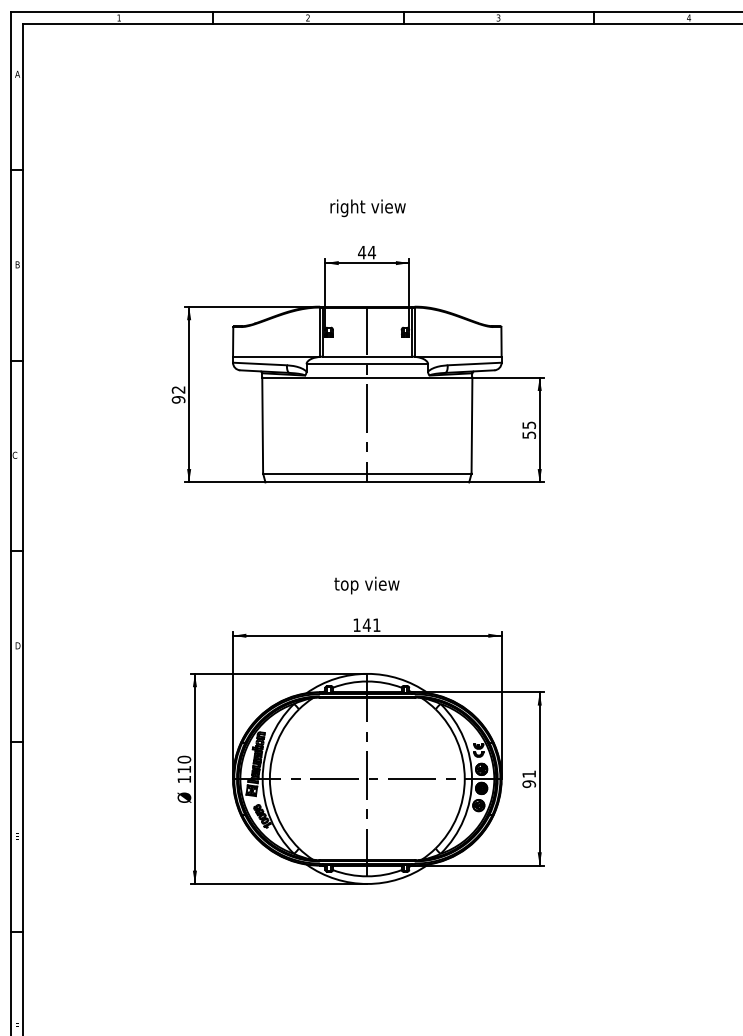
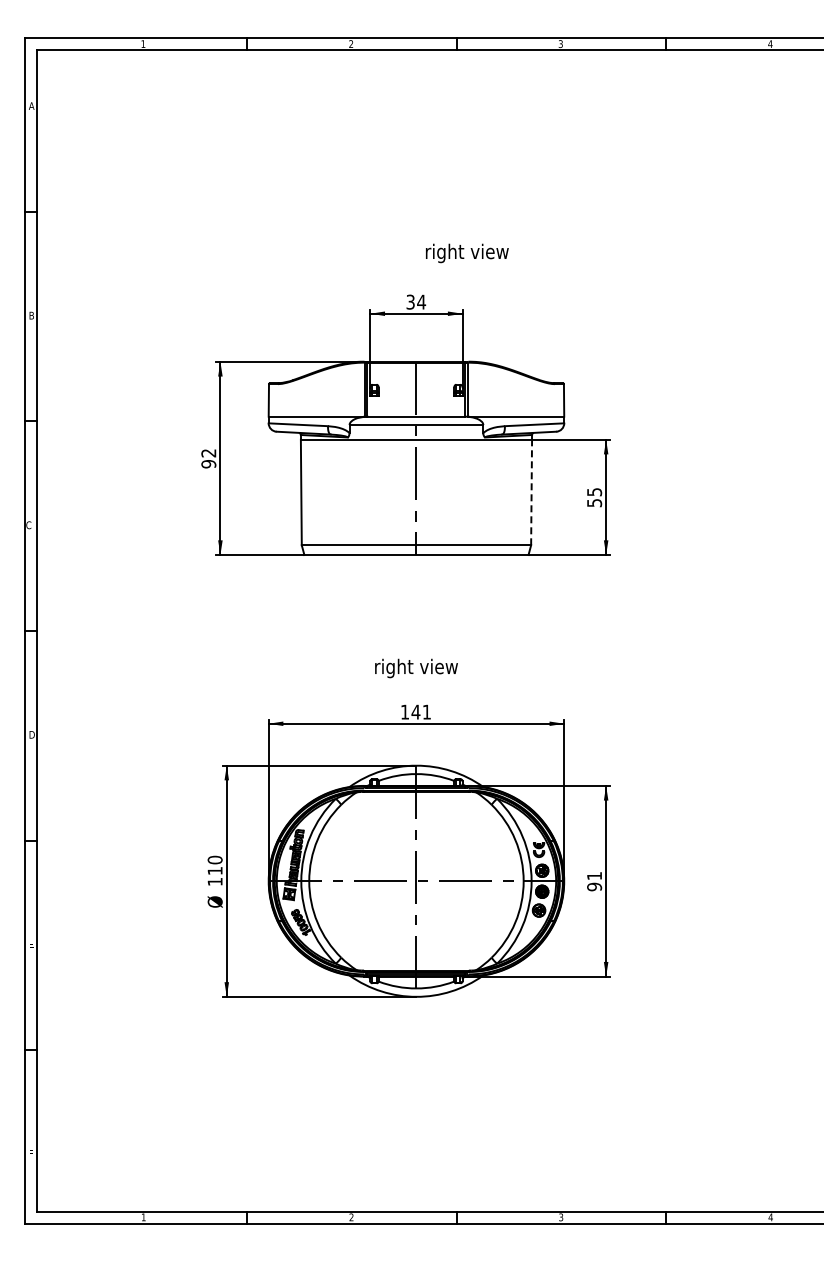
text: (368, 208) -> (467, 253), moved
text: (361, 251) -> (410, 301), 44 -> 34
line: (471, 425) -> (531, 492), solid -> dashed
text: (367, 585) -> (416, 668), top view -> right view

